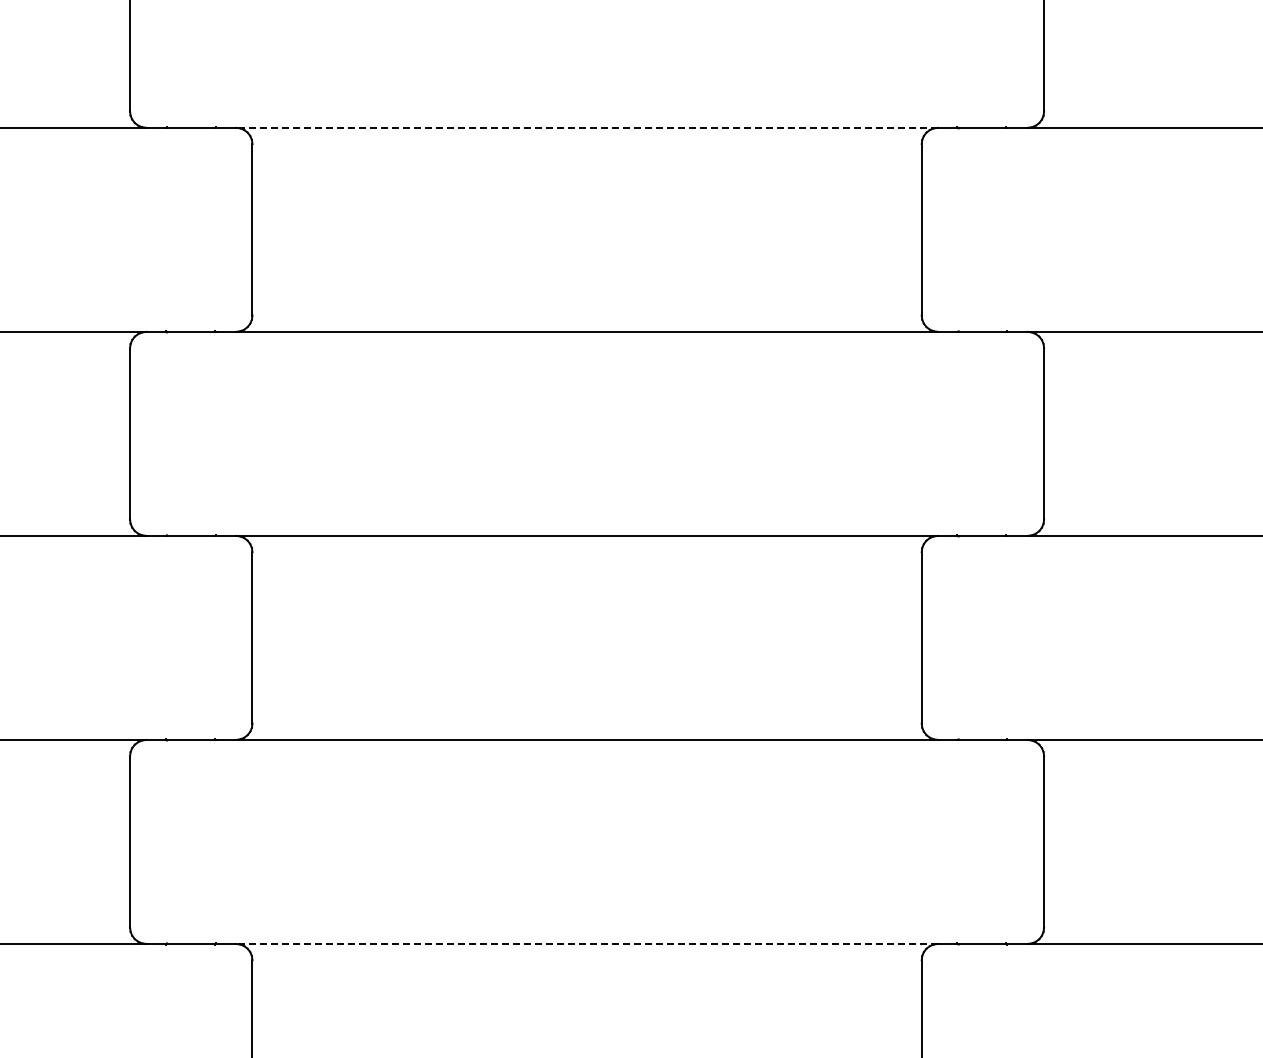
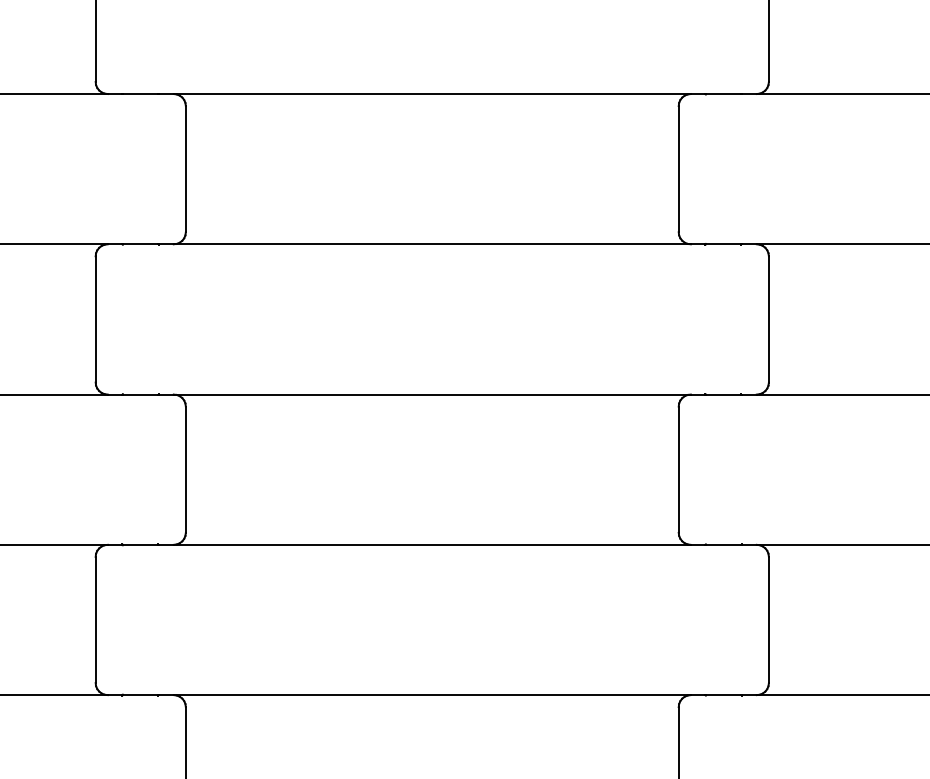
line: (586, 127) -> (431, 93), dashed -> solid
line: (586, 943) -> (431, 694), dashed -> solid

